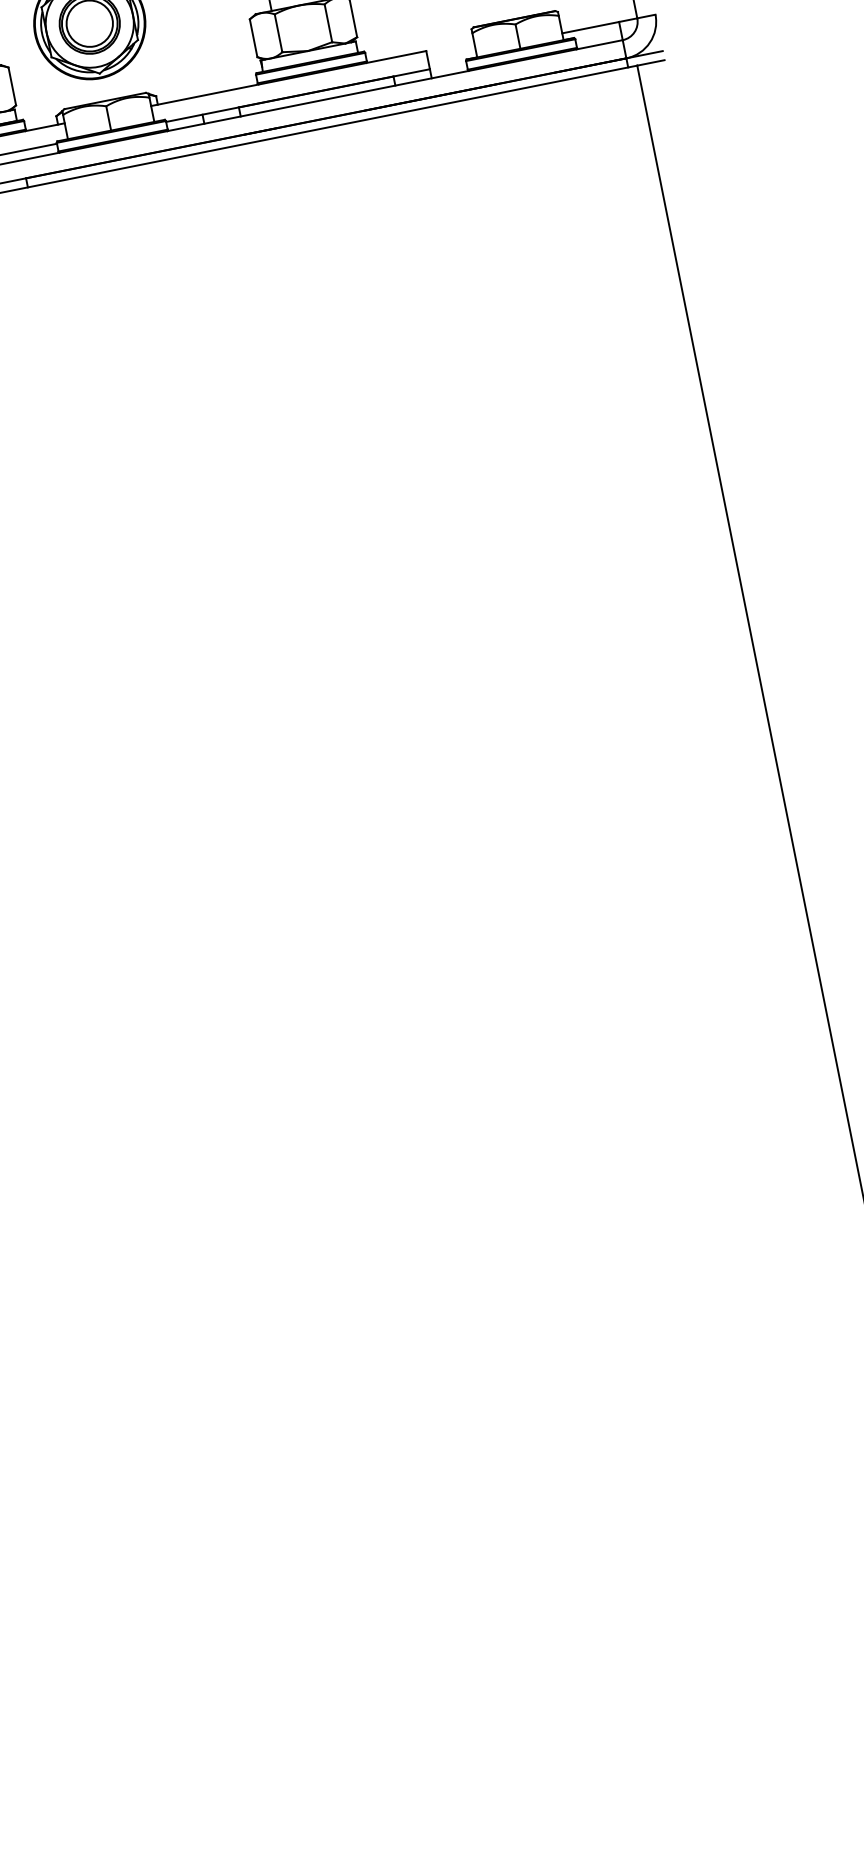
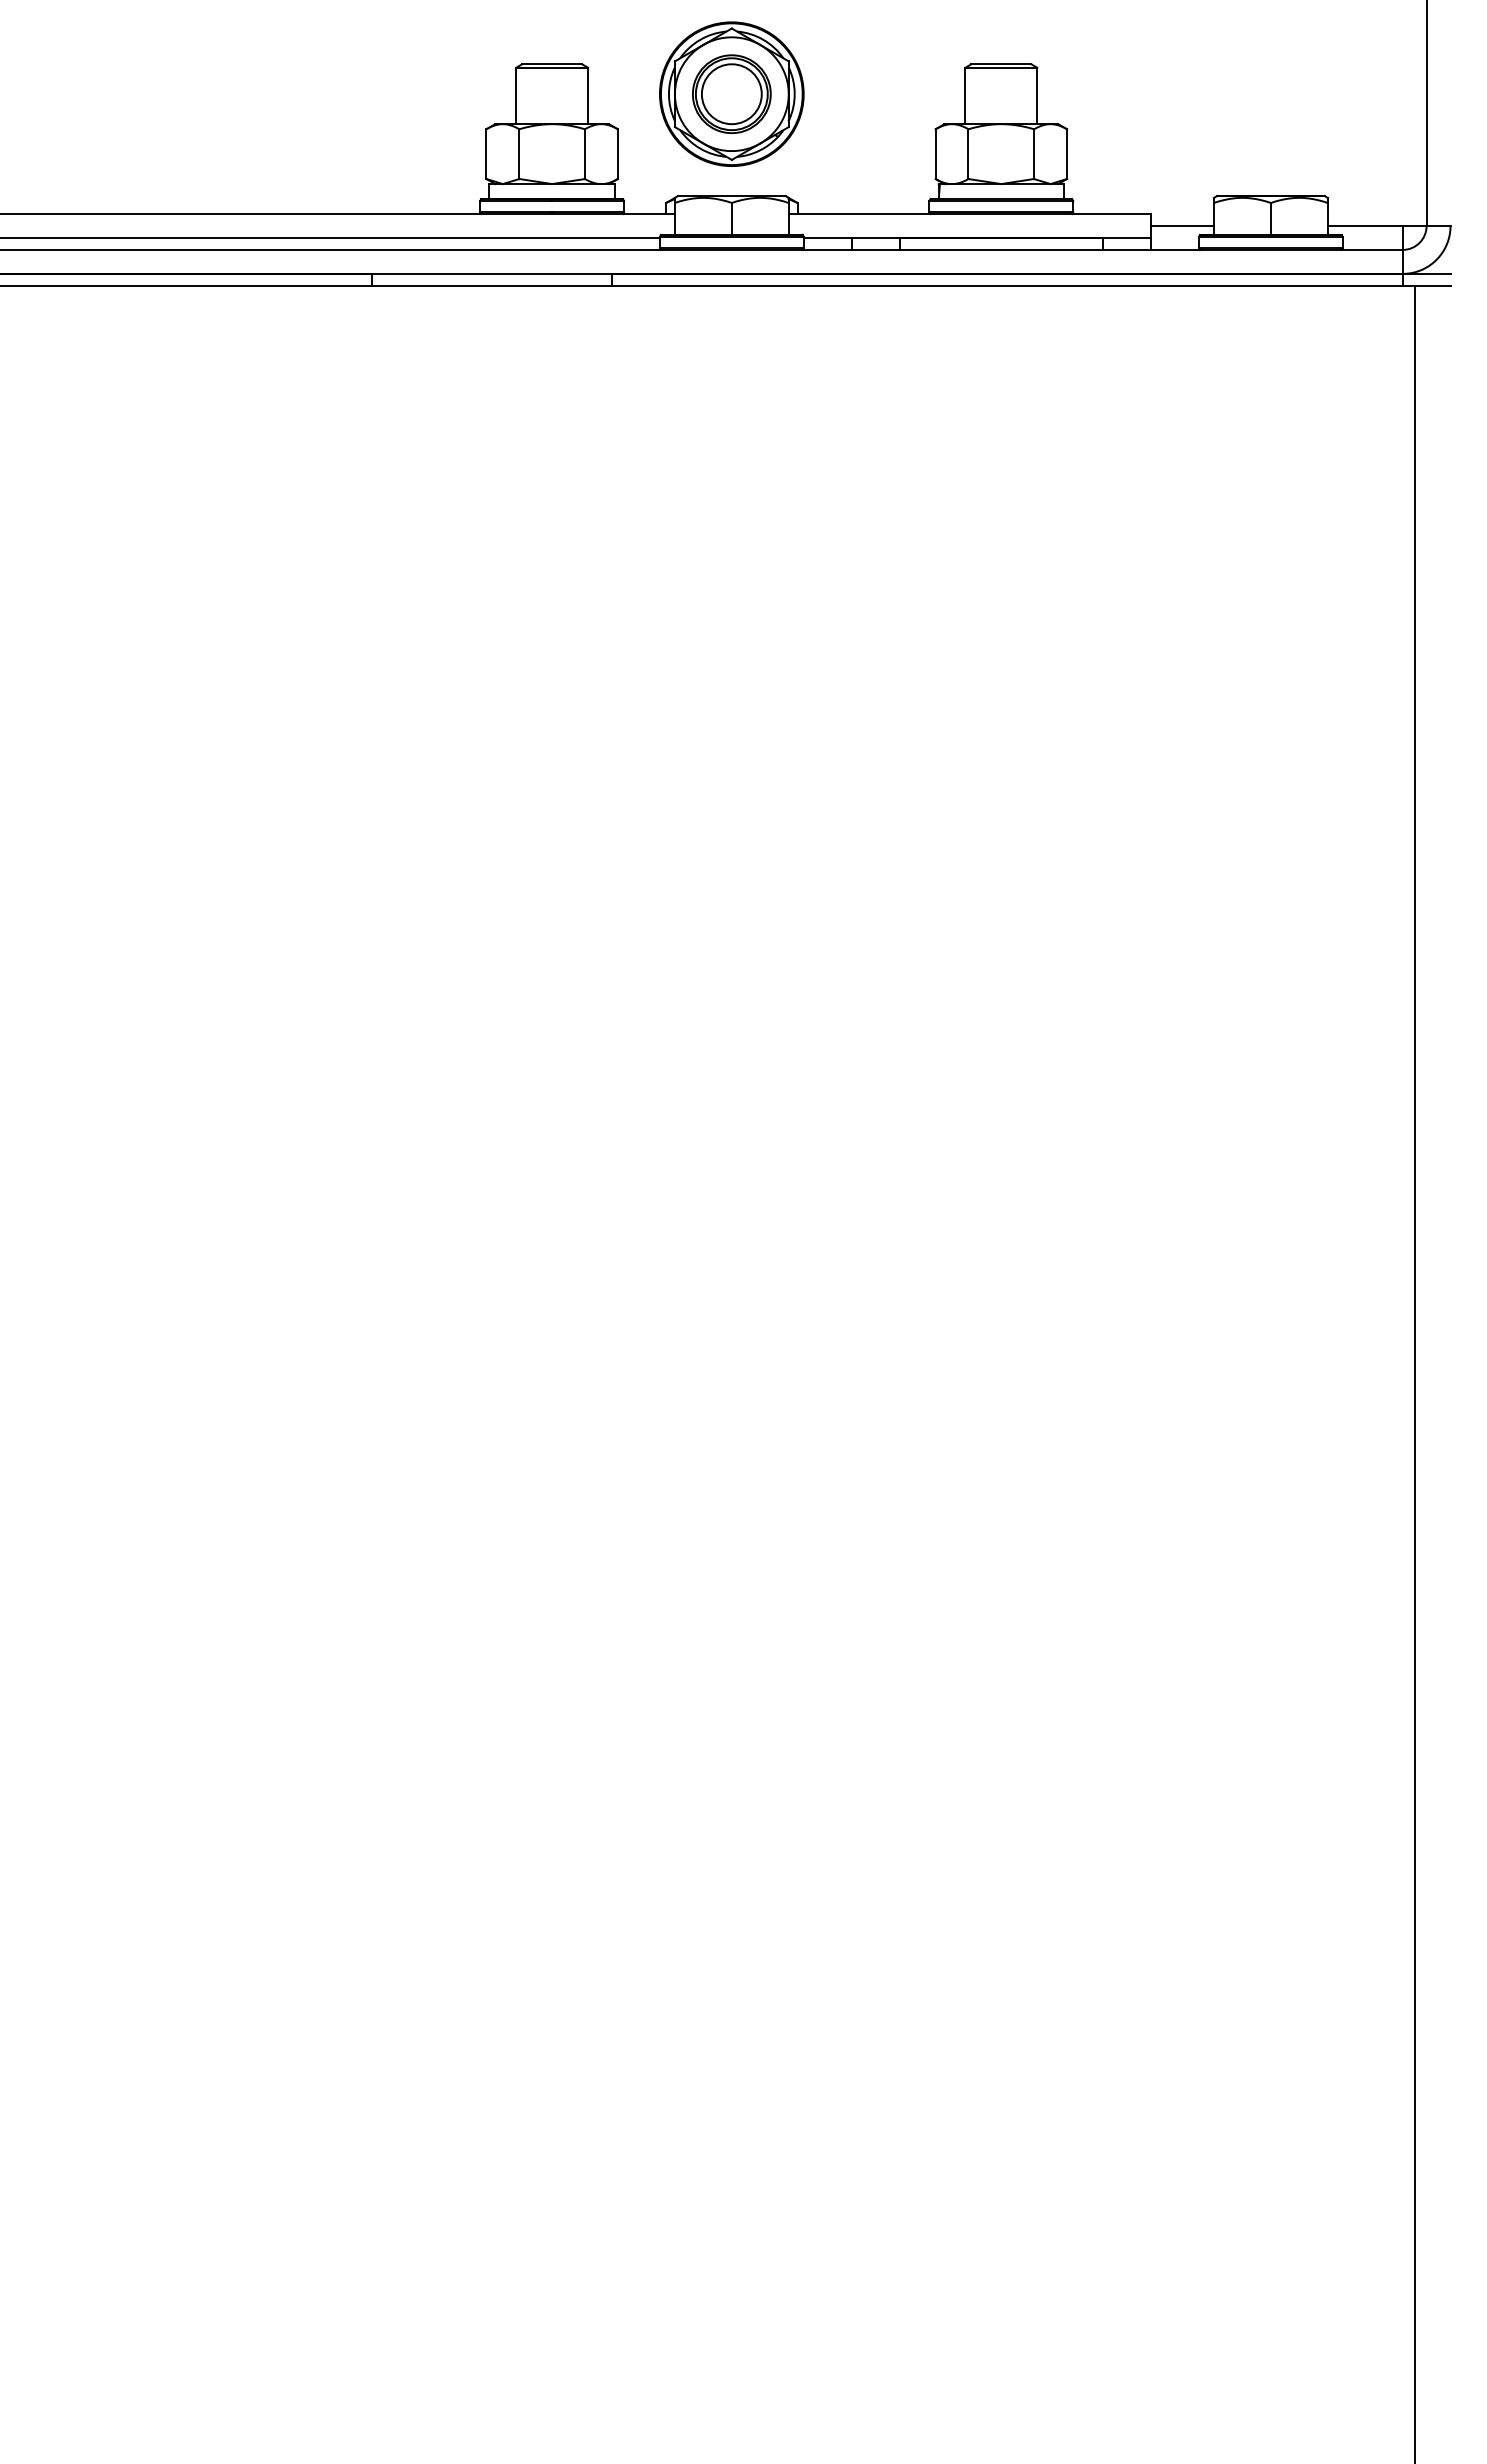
line: (452, 55) -> (1182, 226), added

